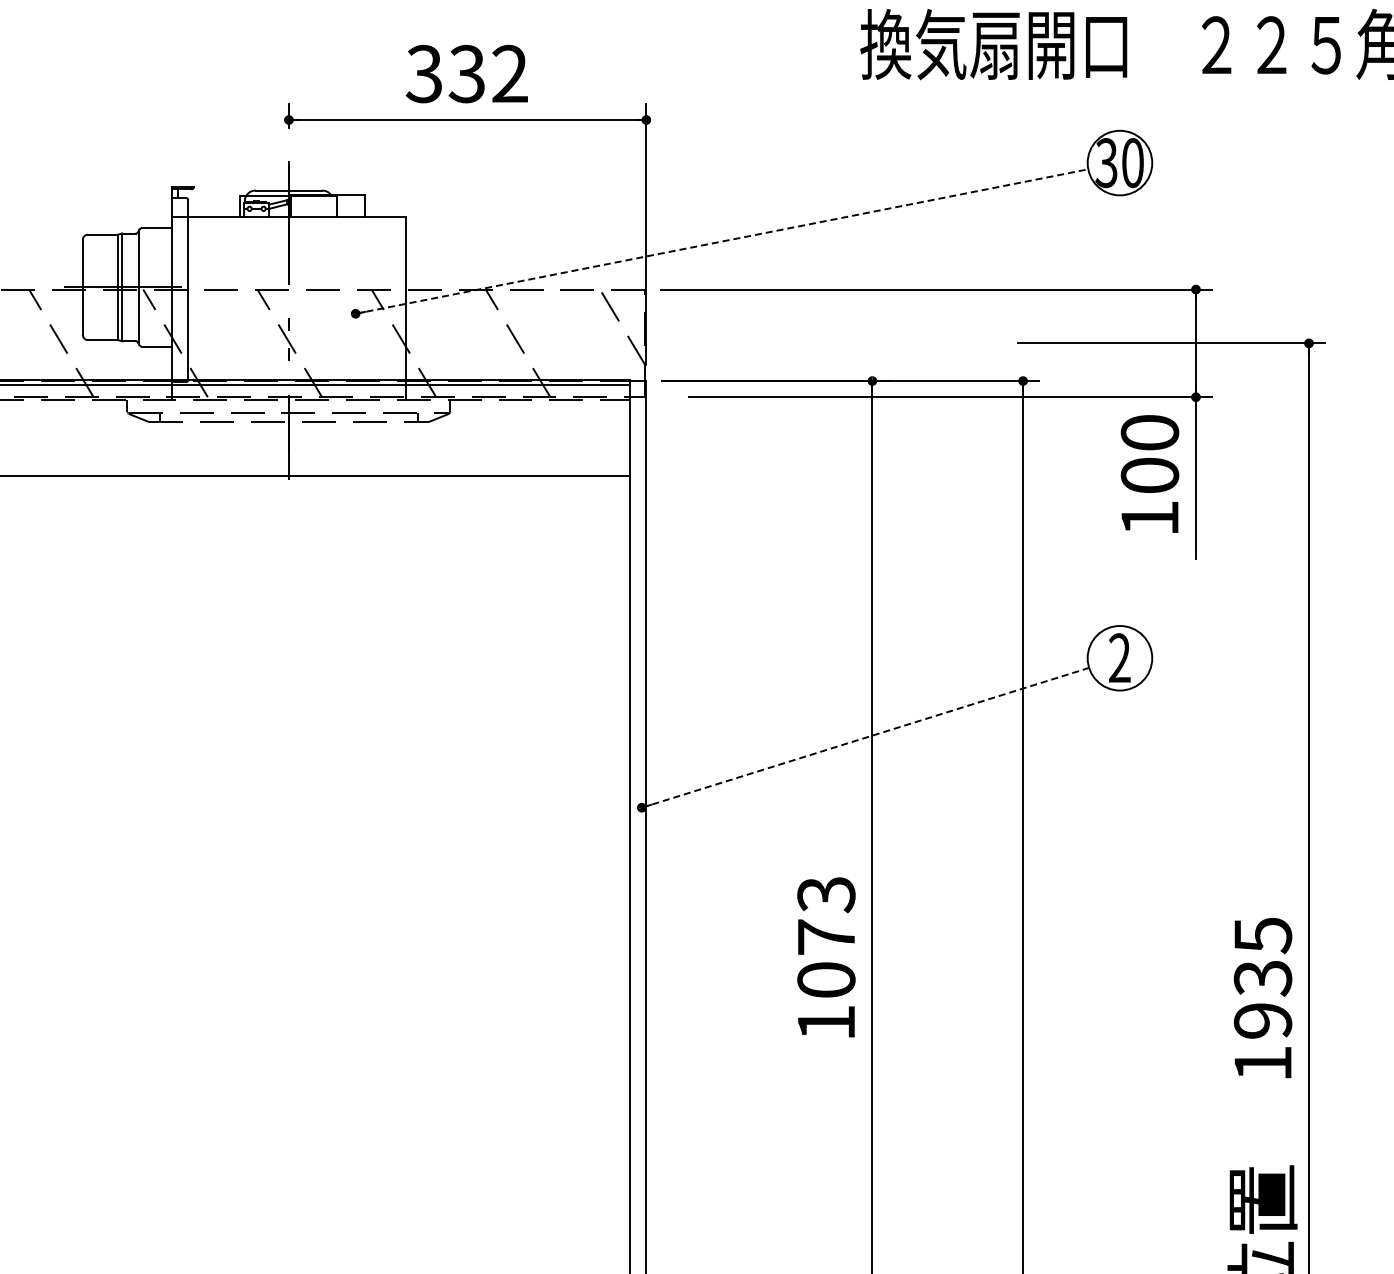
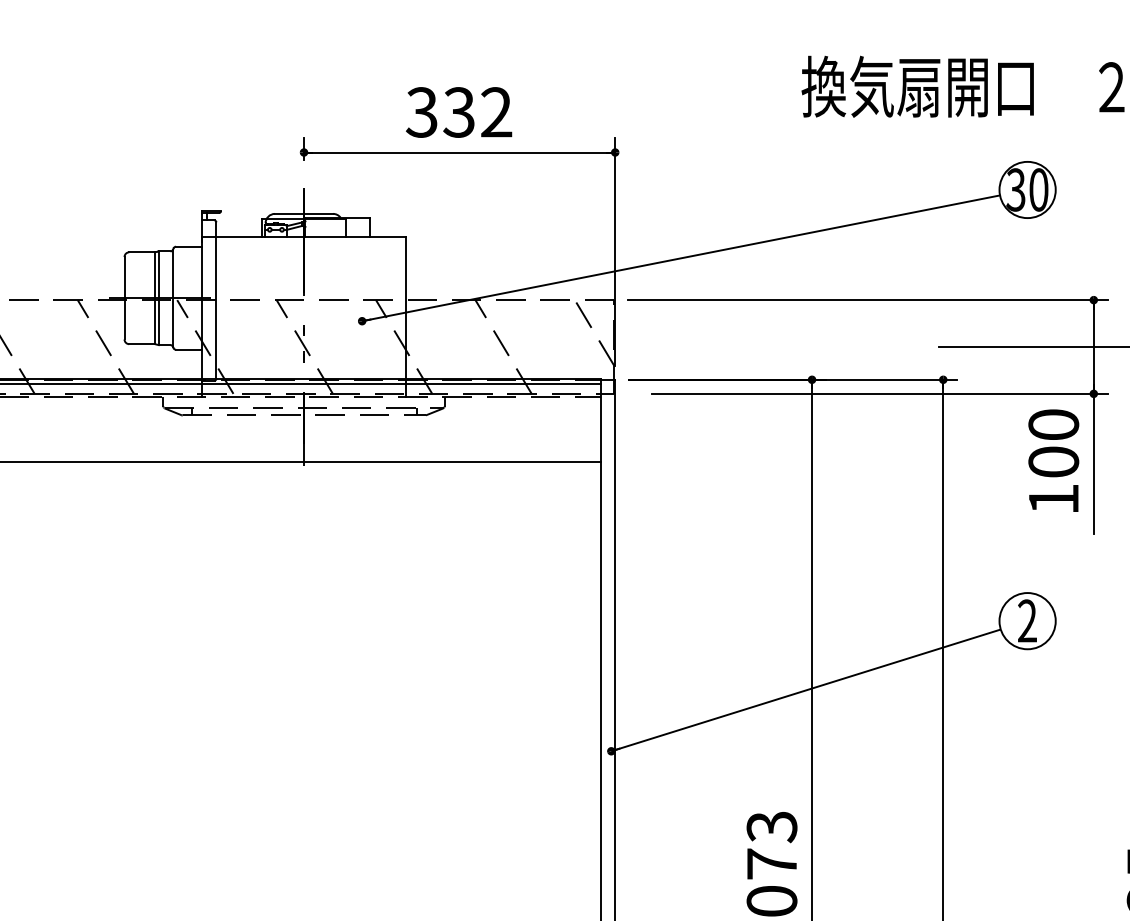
line: (722, 241) -> (681, 258), dashed -> solid
line: (865, 737) -> (806, 690), dashed -> solid

